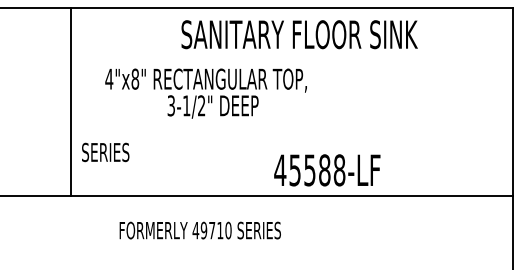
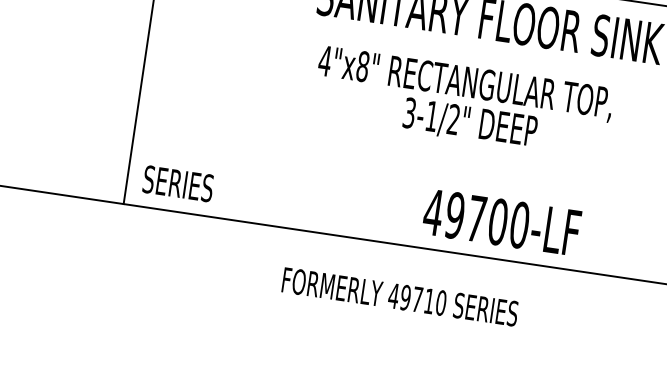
text: (205, 93) -> (461, 102), moved
text: (105, 152) -> (178, 183), moved
text: (317, 170) -> (487, 220), 45588-LF -> 49700-LF
text: (199, 230) -> (399, 296), moved

